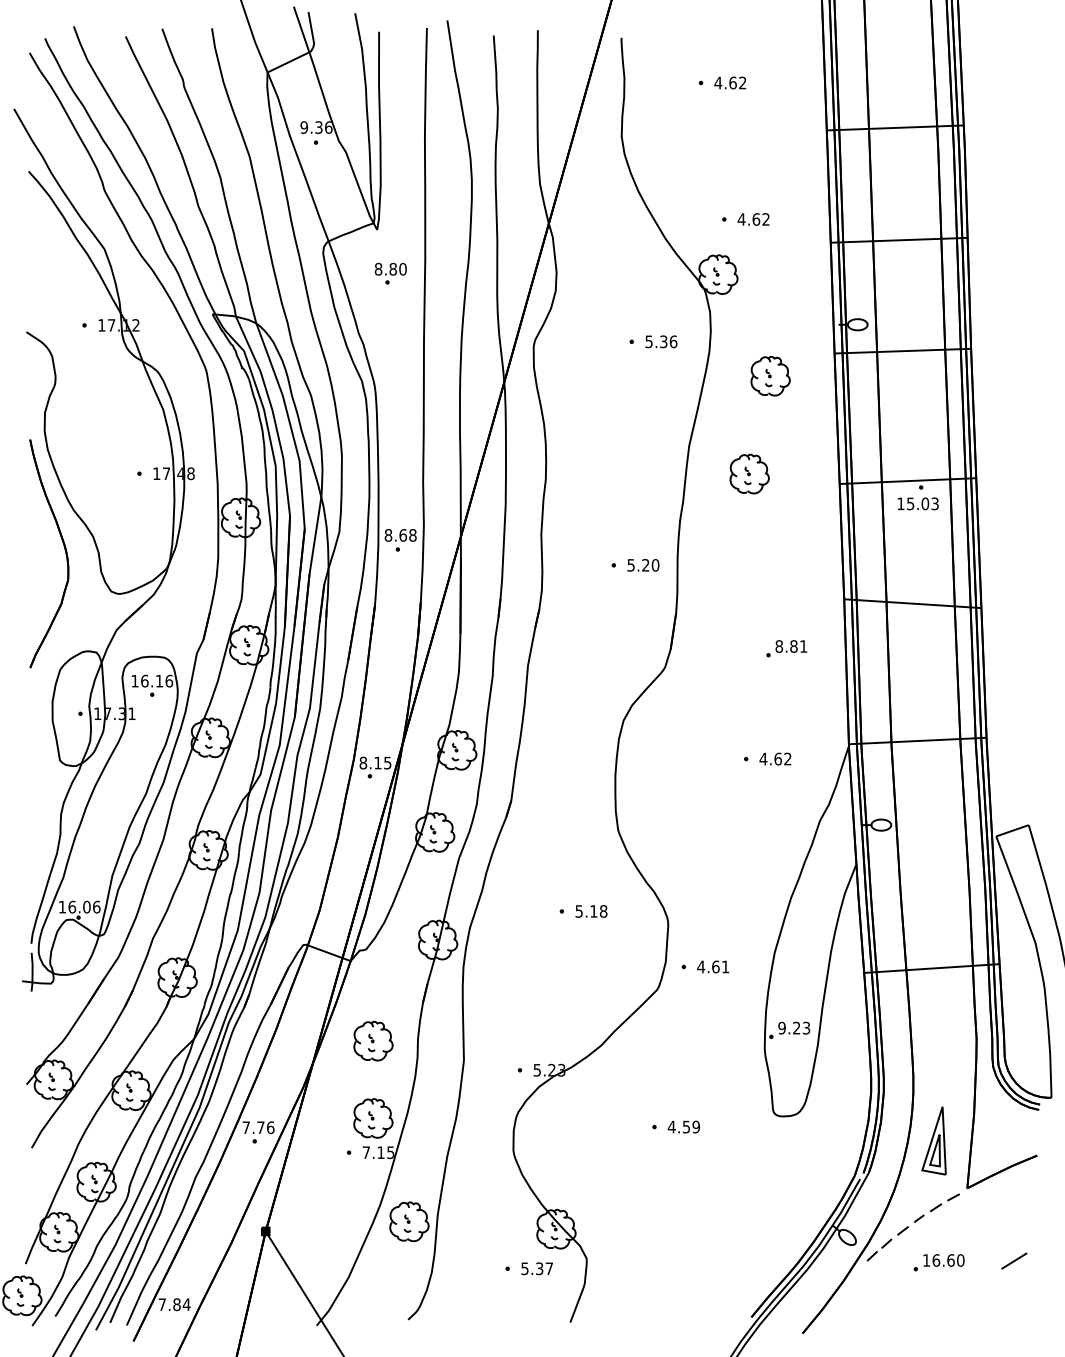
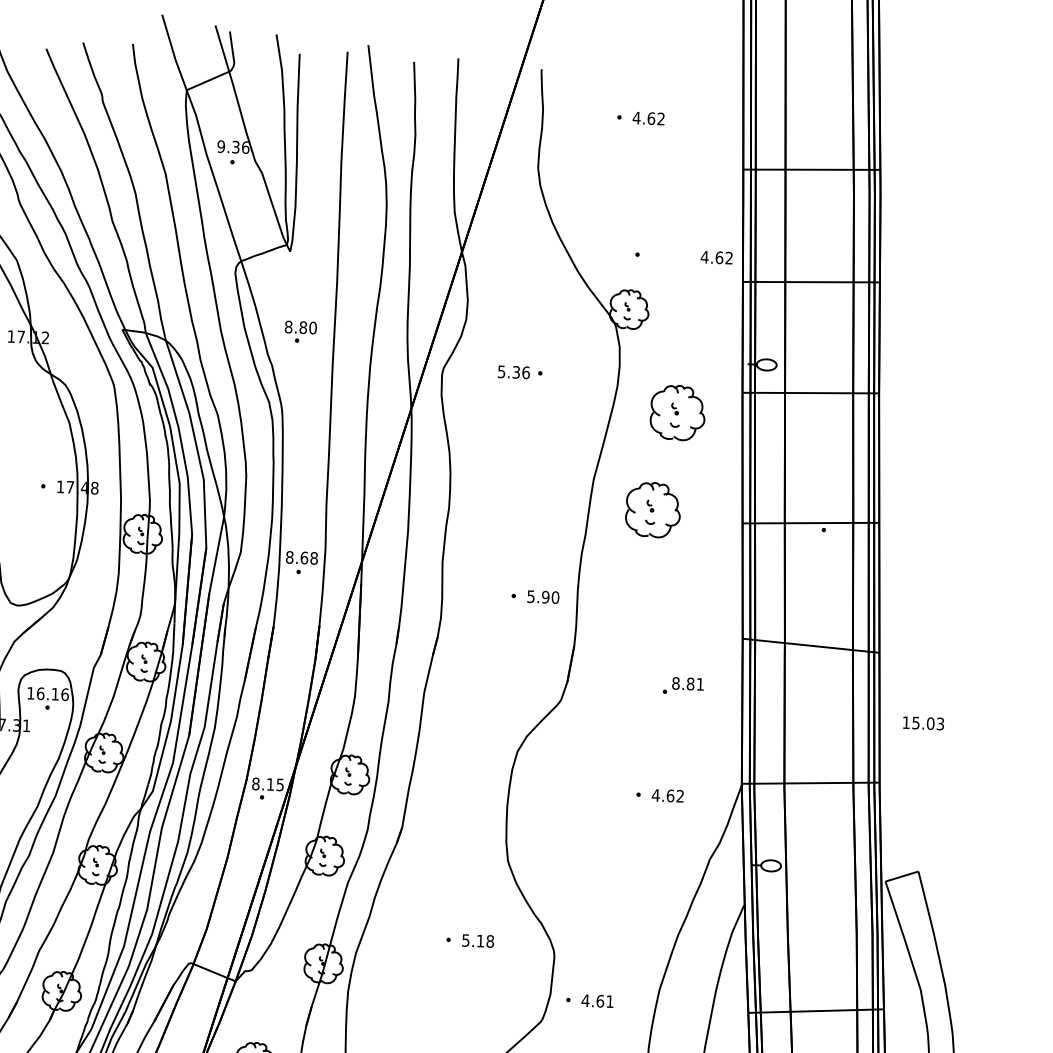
text: (753, 219) -> (716, 257), moved
part: (390, 273) -> (300, 331), moved
text: (661, 341) -> (514, 372), moved
part: (770, 376) -> (677, 413), size x1.4
part: (749, 473) -> (652, 509), size x1.4
text: (917, 503) -> (922, 722), moved
text: (645, 565) -> (545, 597), 5.20 -> 5.90

